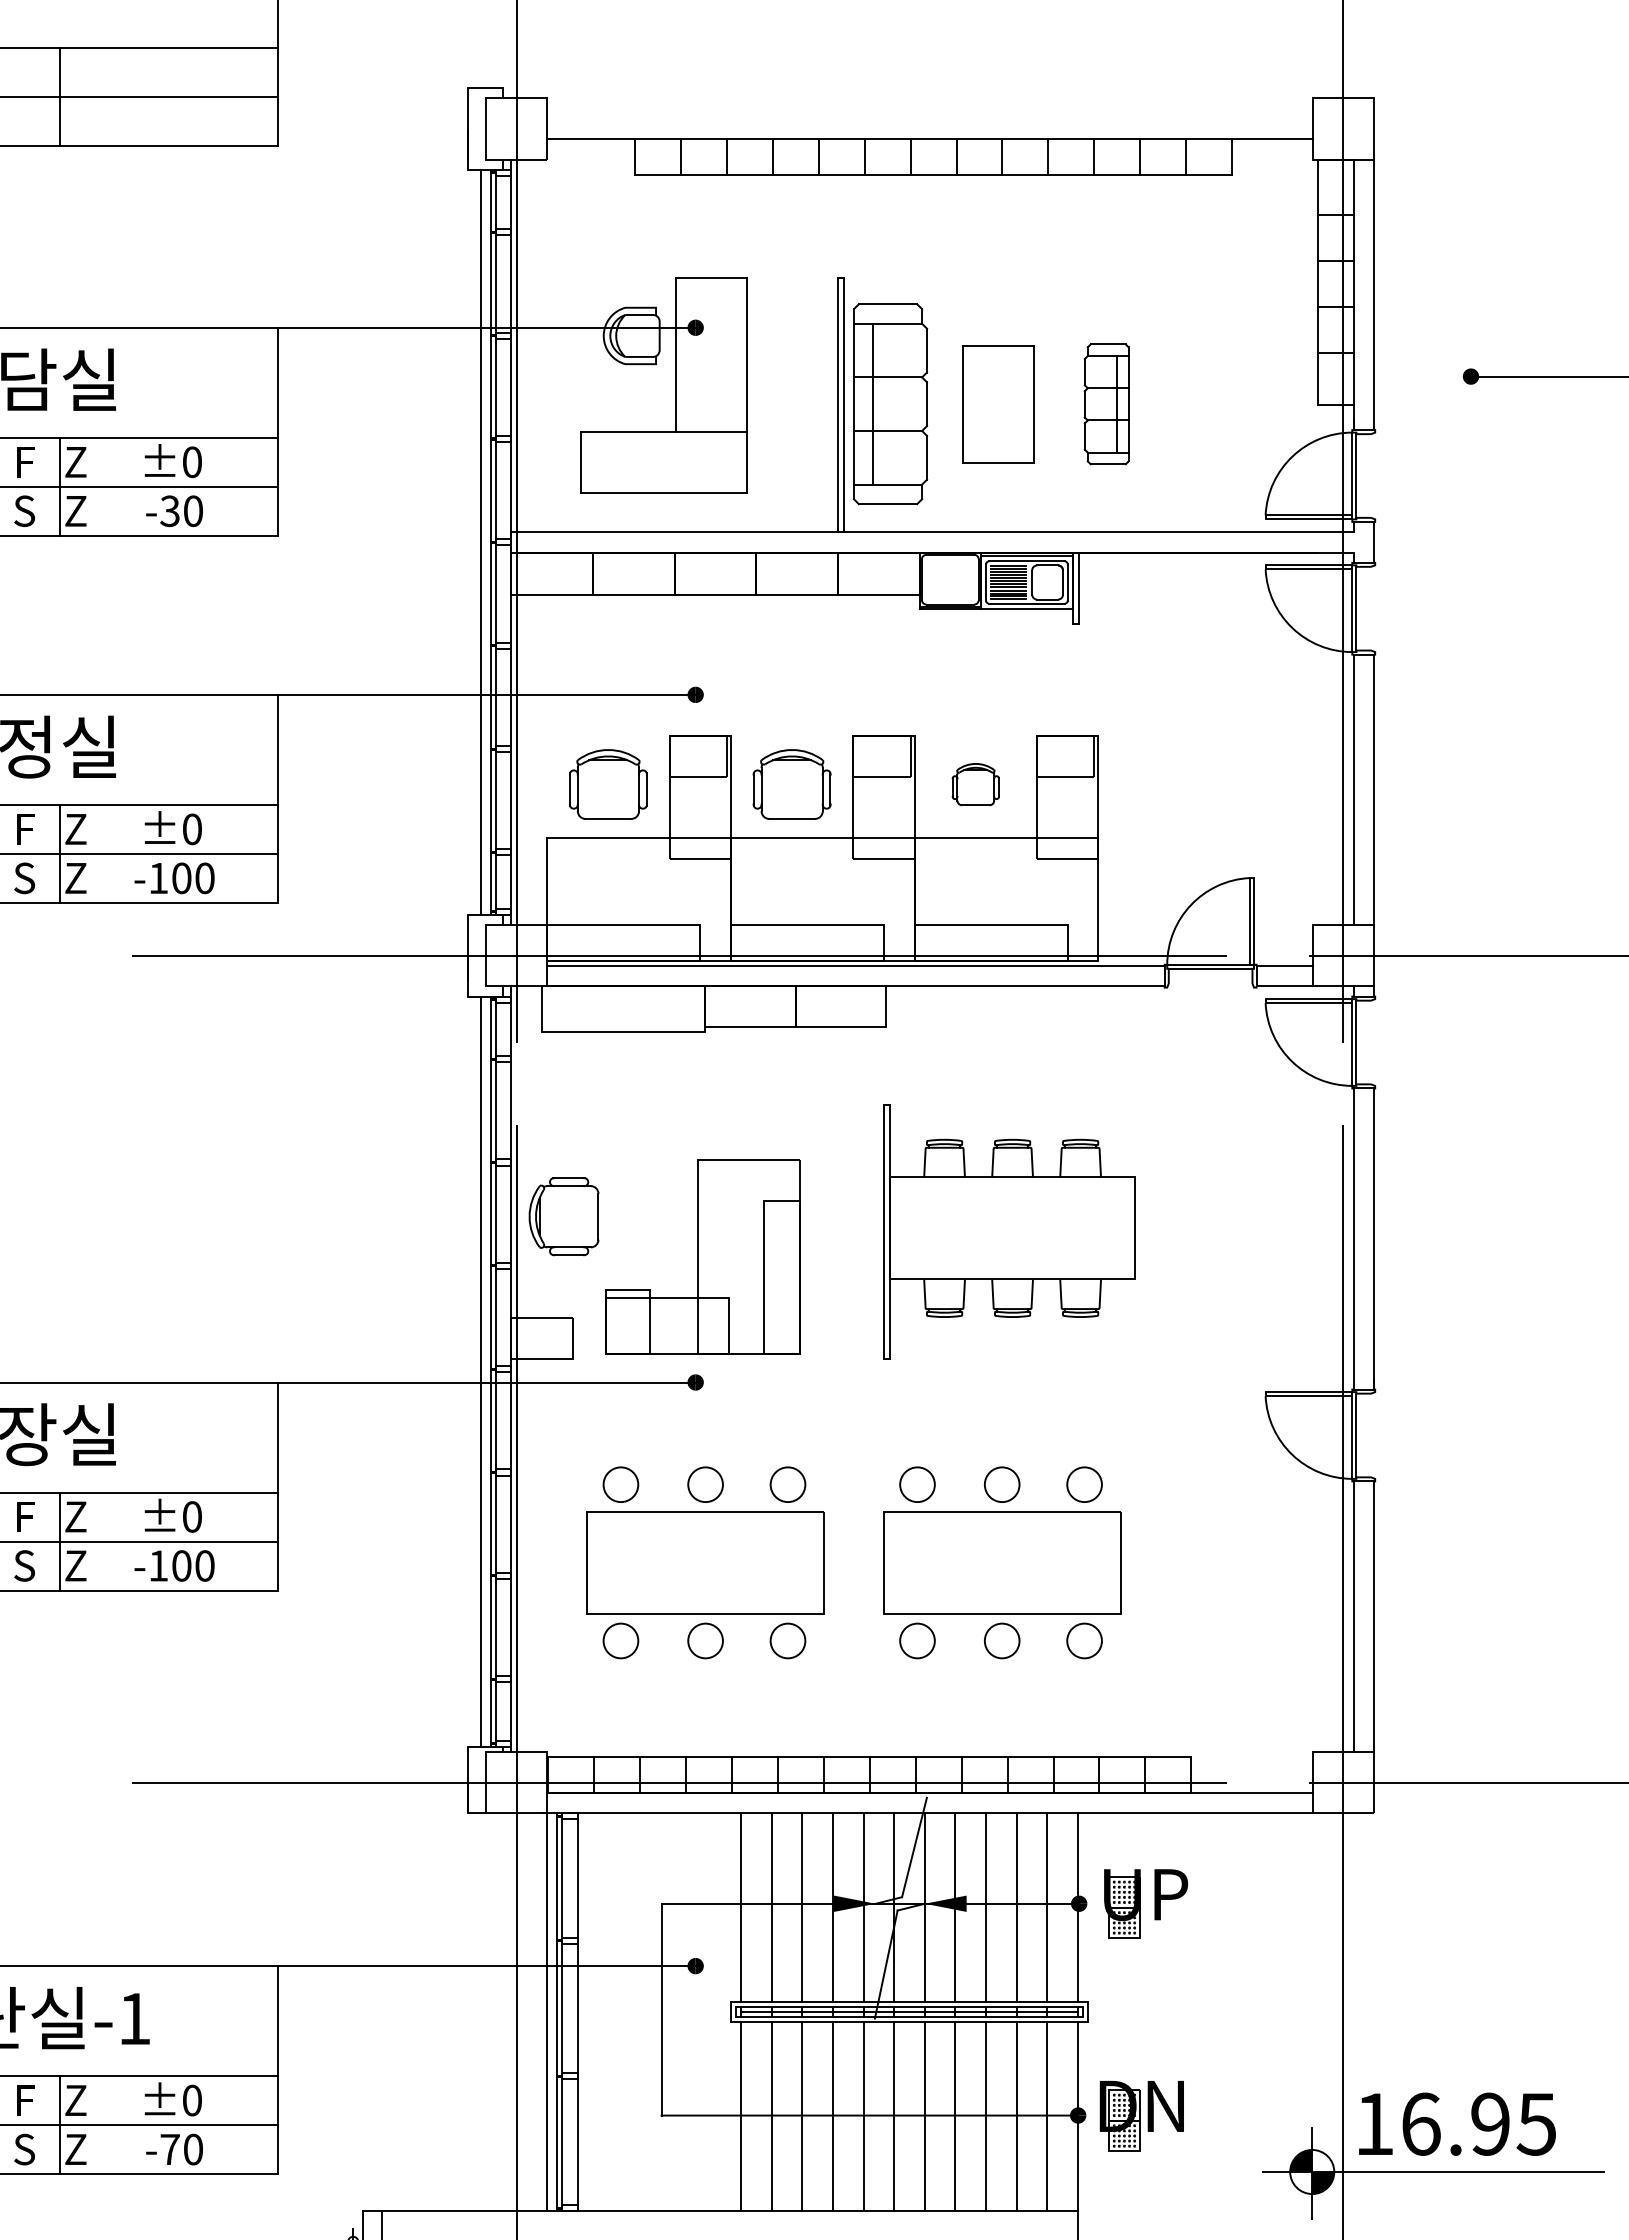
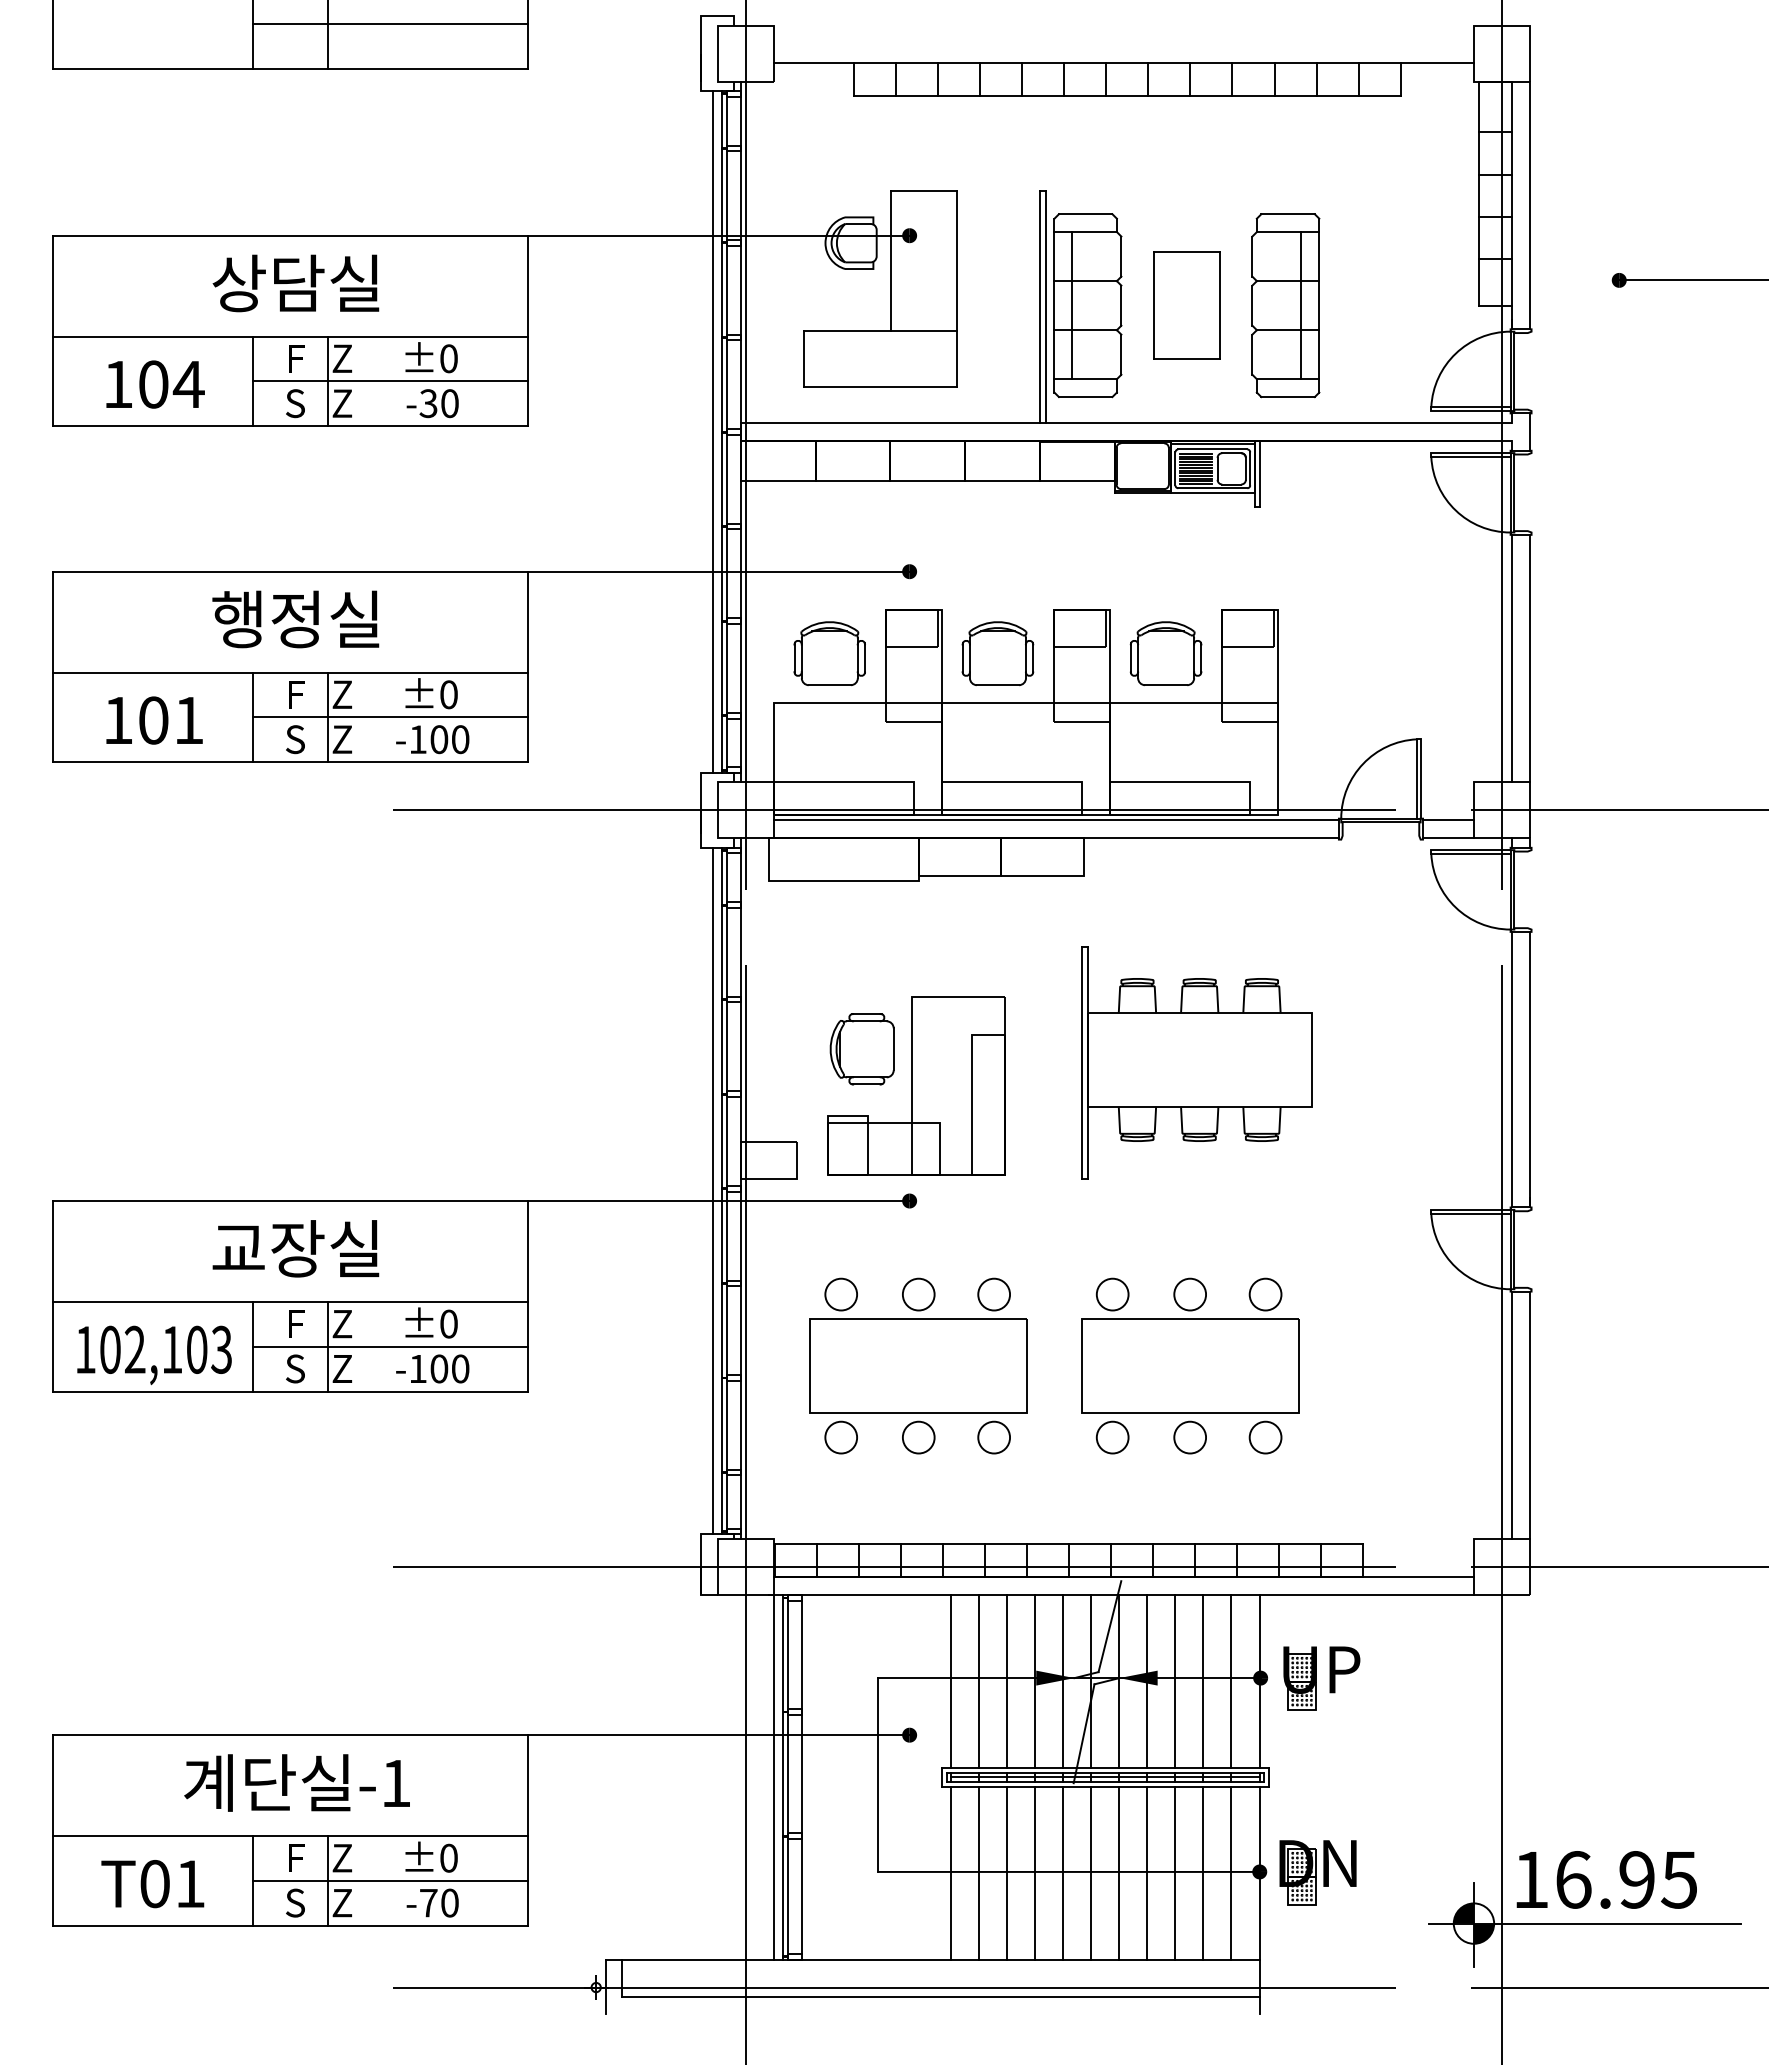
part: (1106, 404) -> (1285, 305), size x1.67
part: (975, 784) -> (1165, 653), size x1.67
part: (563, 1216) -> (861, 1049), moved

